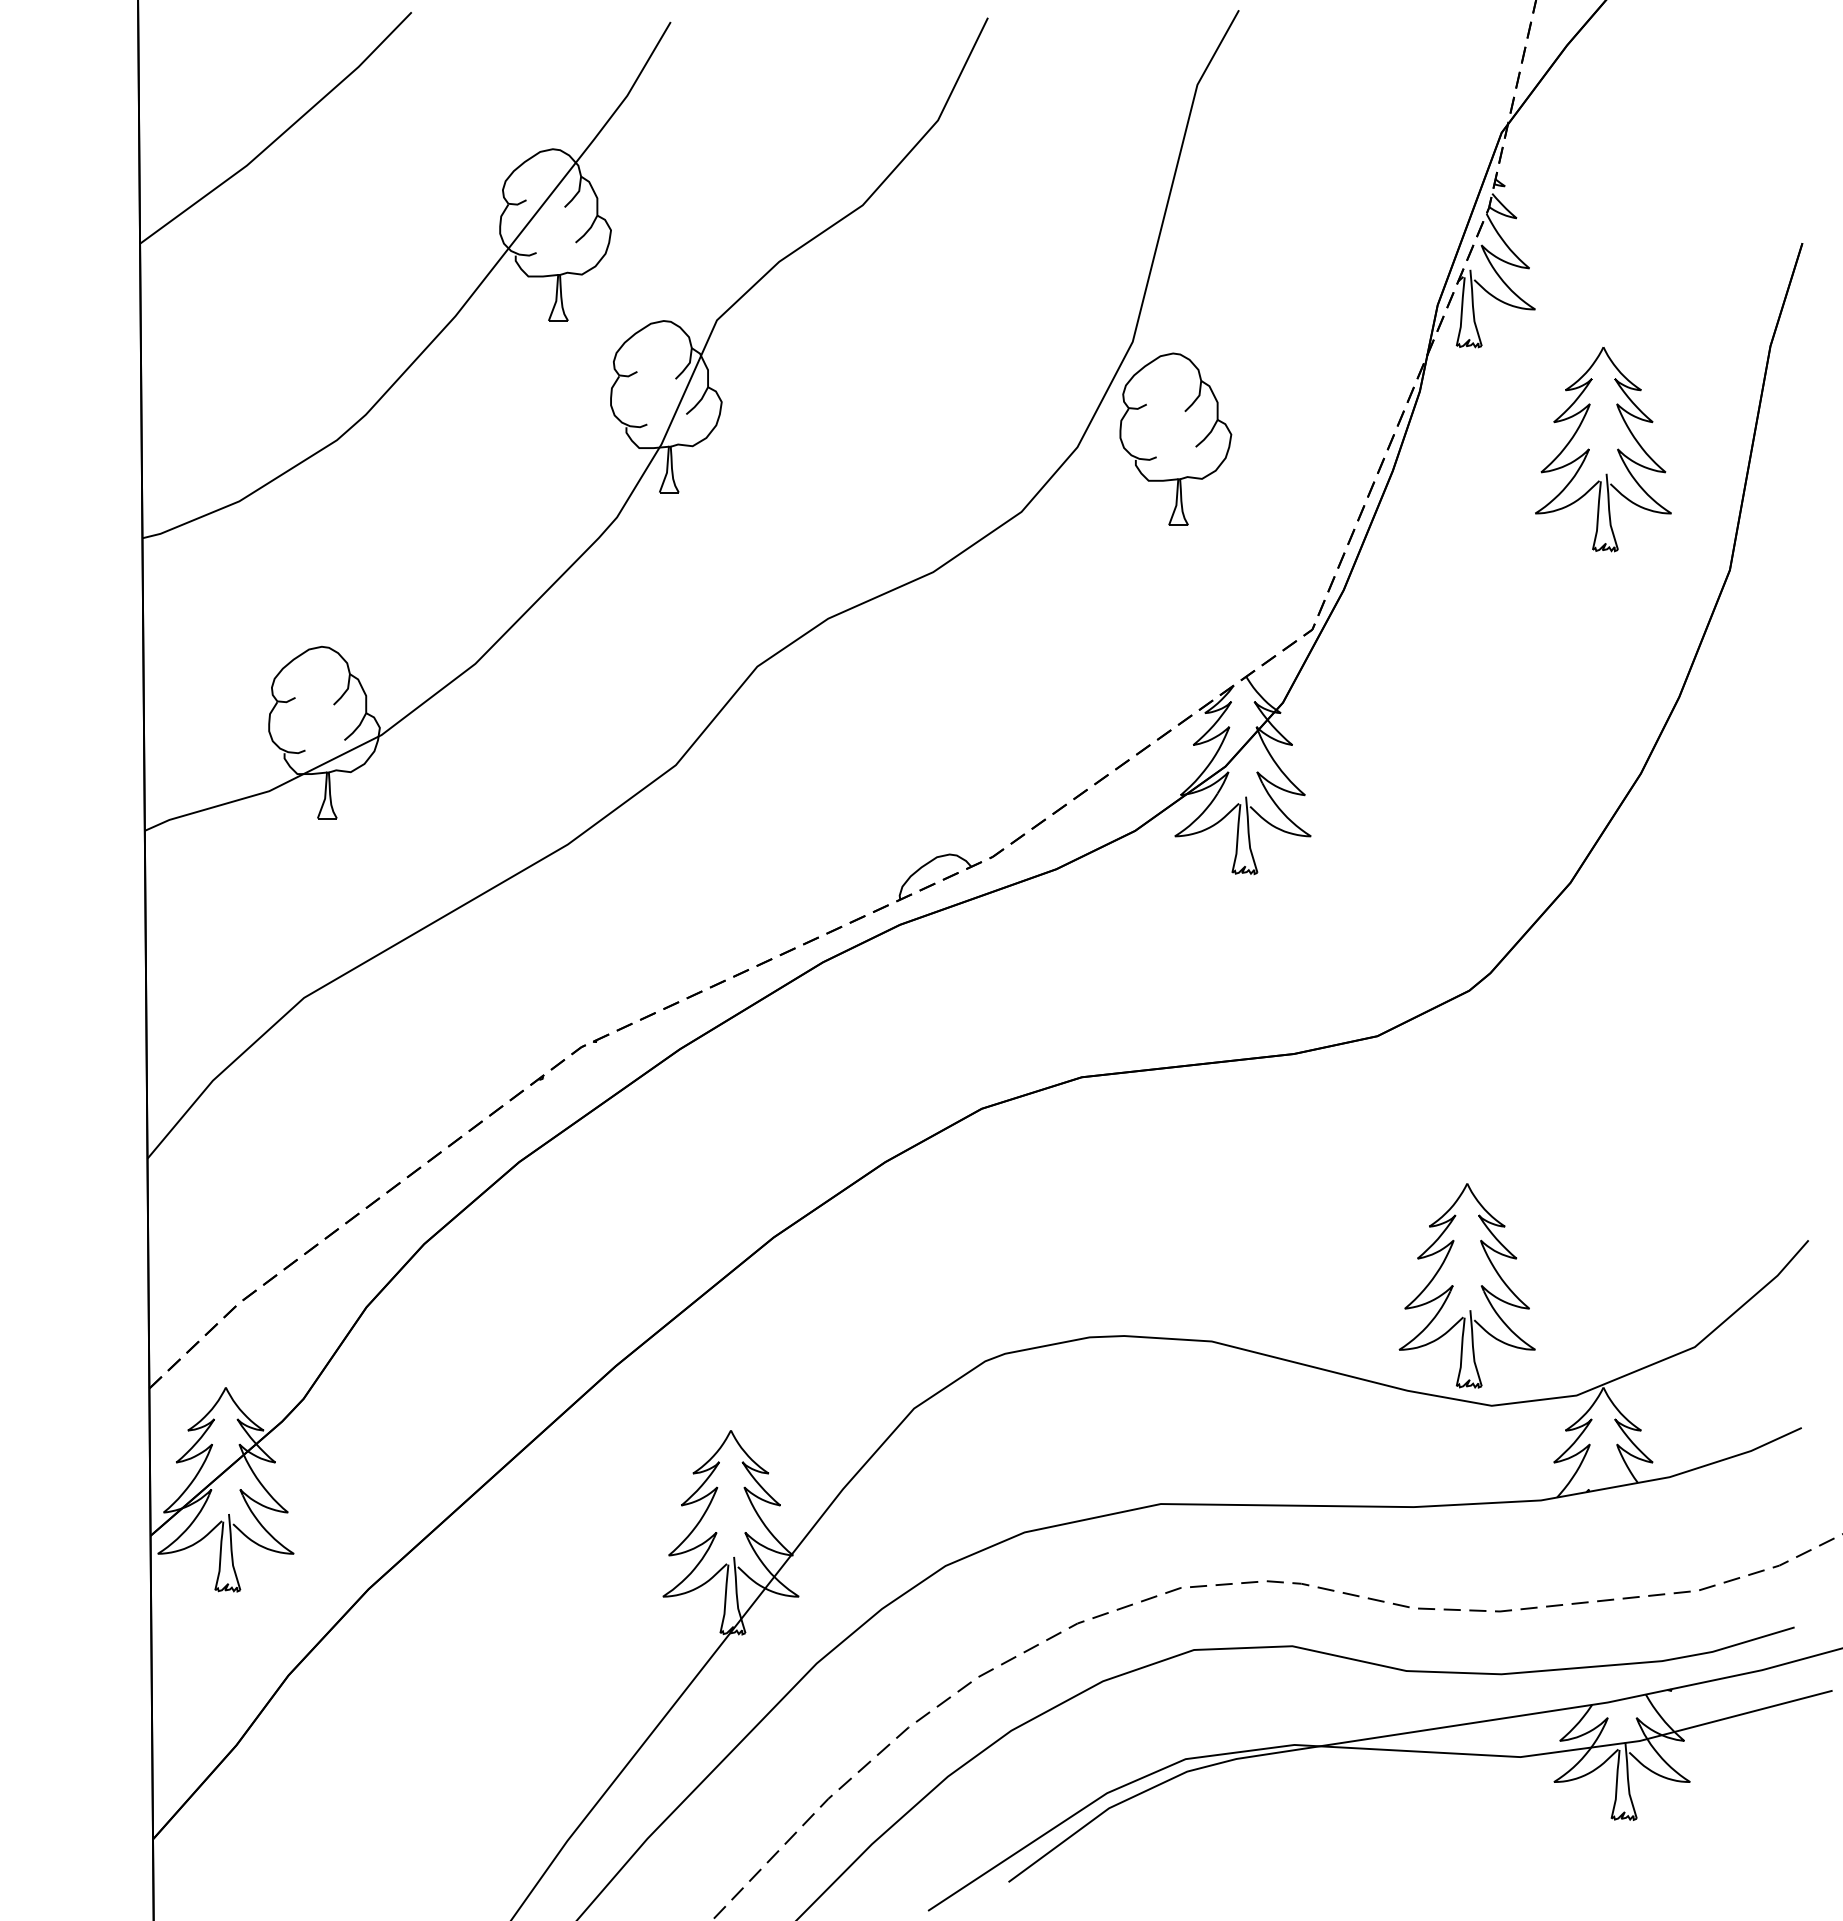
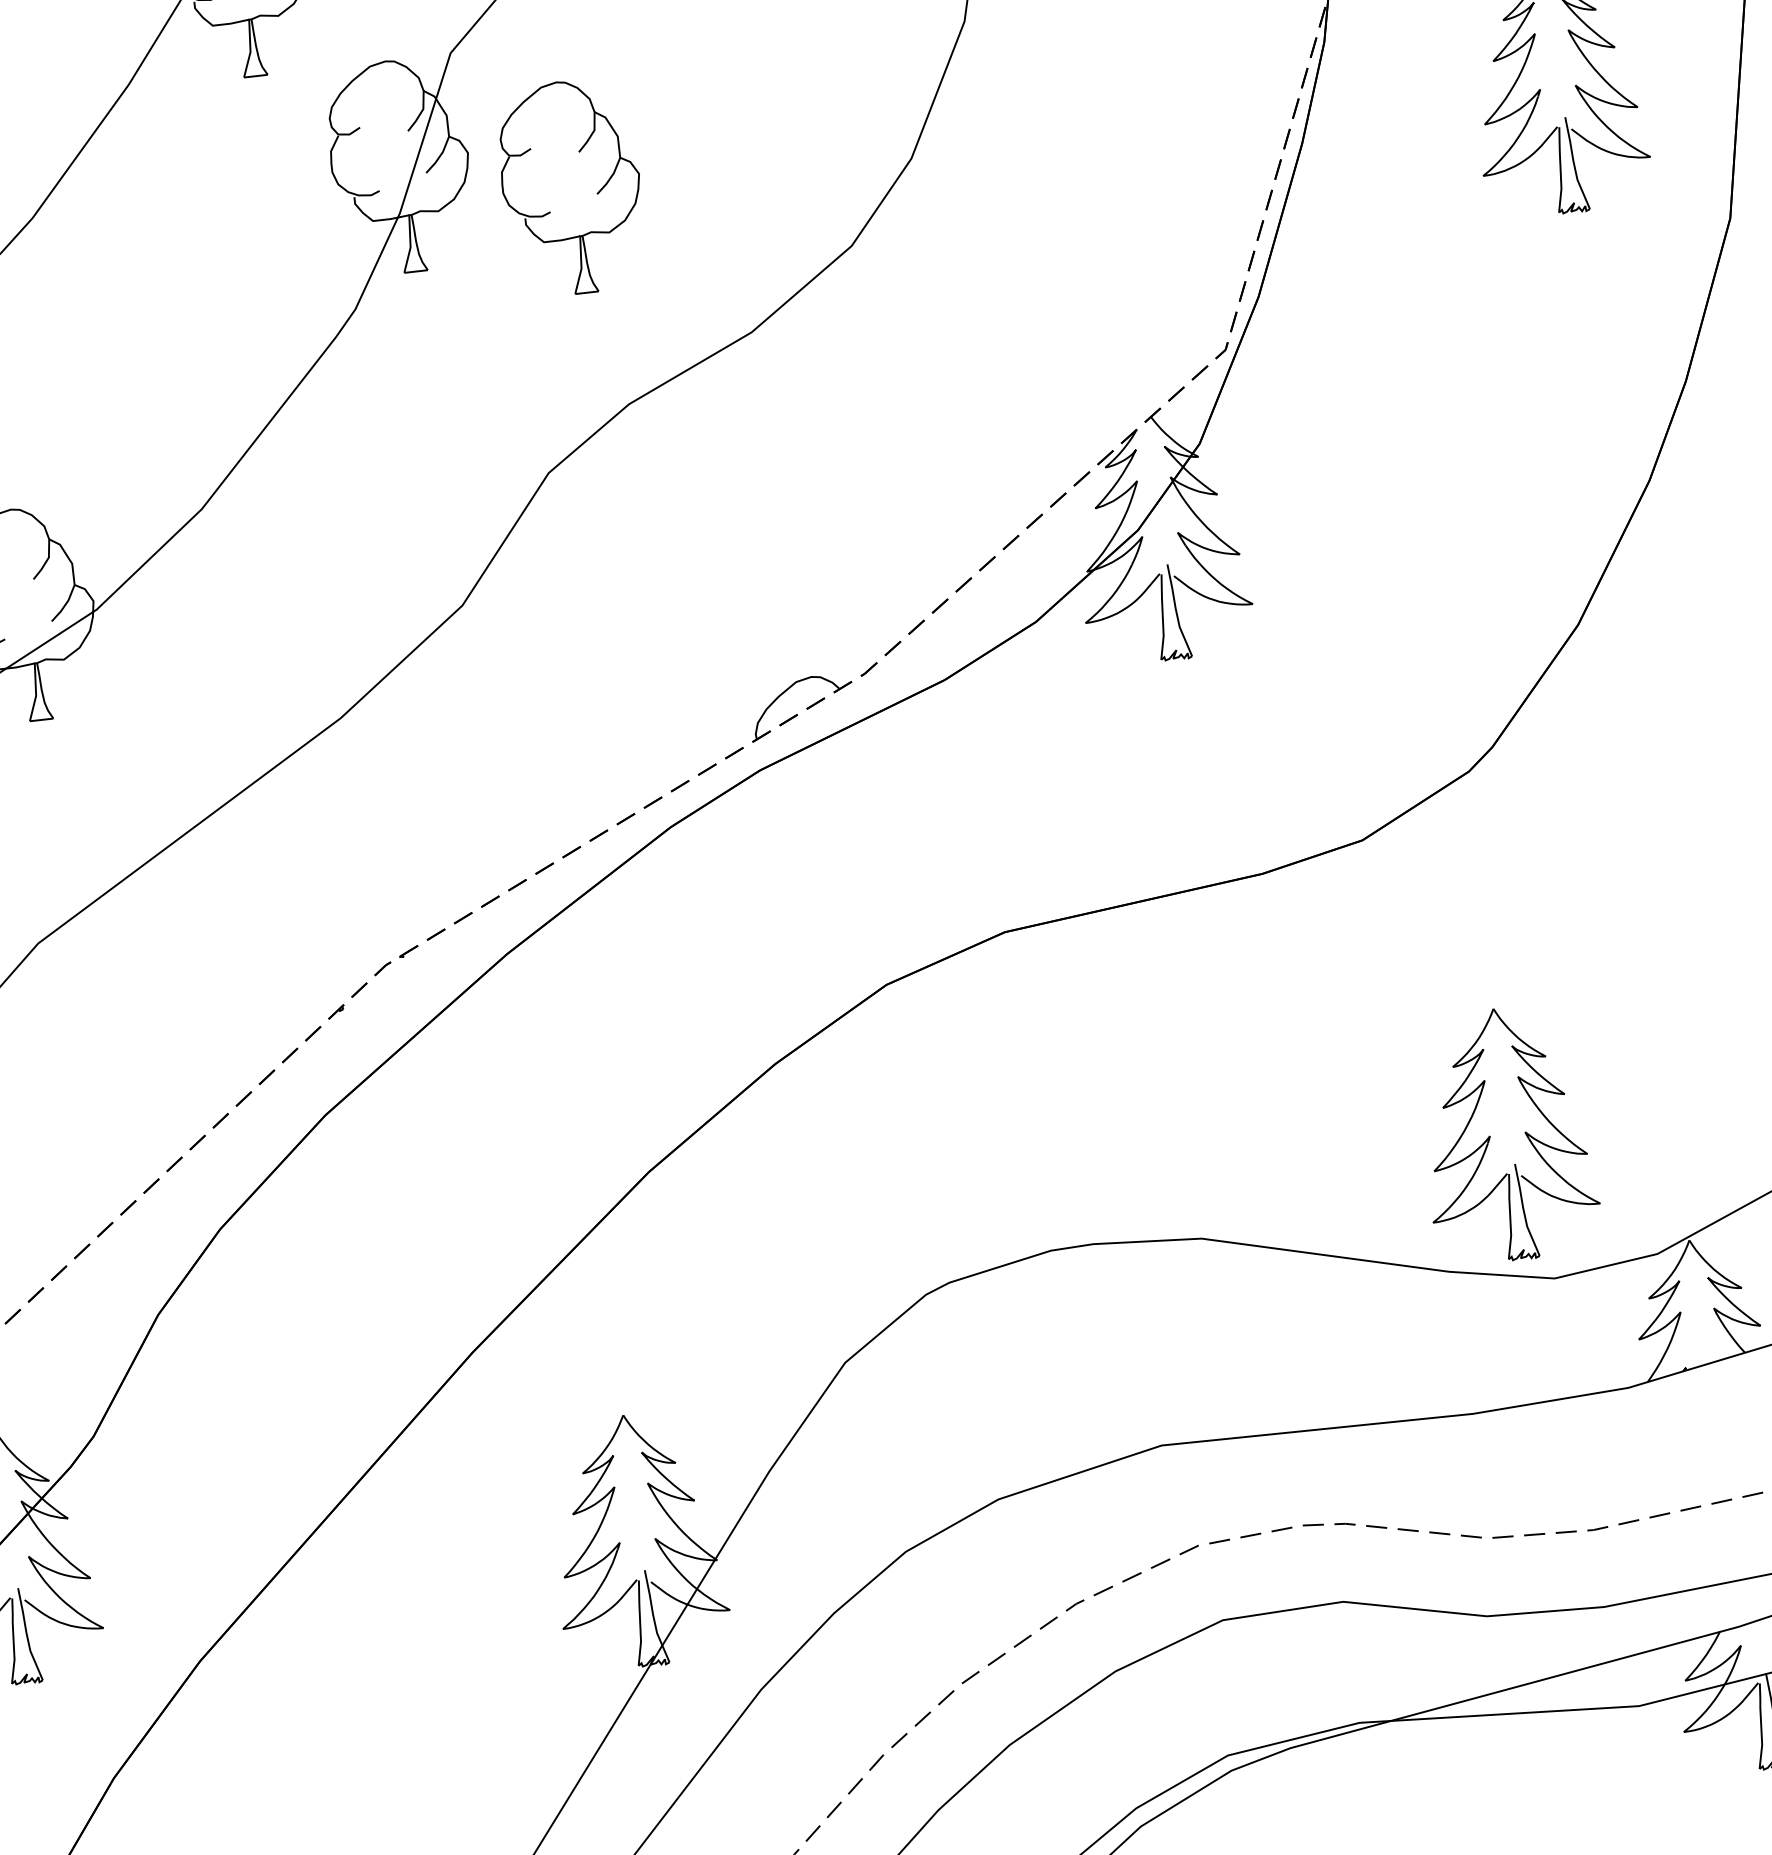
part: (1195, 446) -> (596, 193), moved

